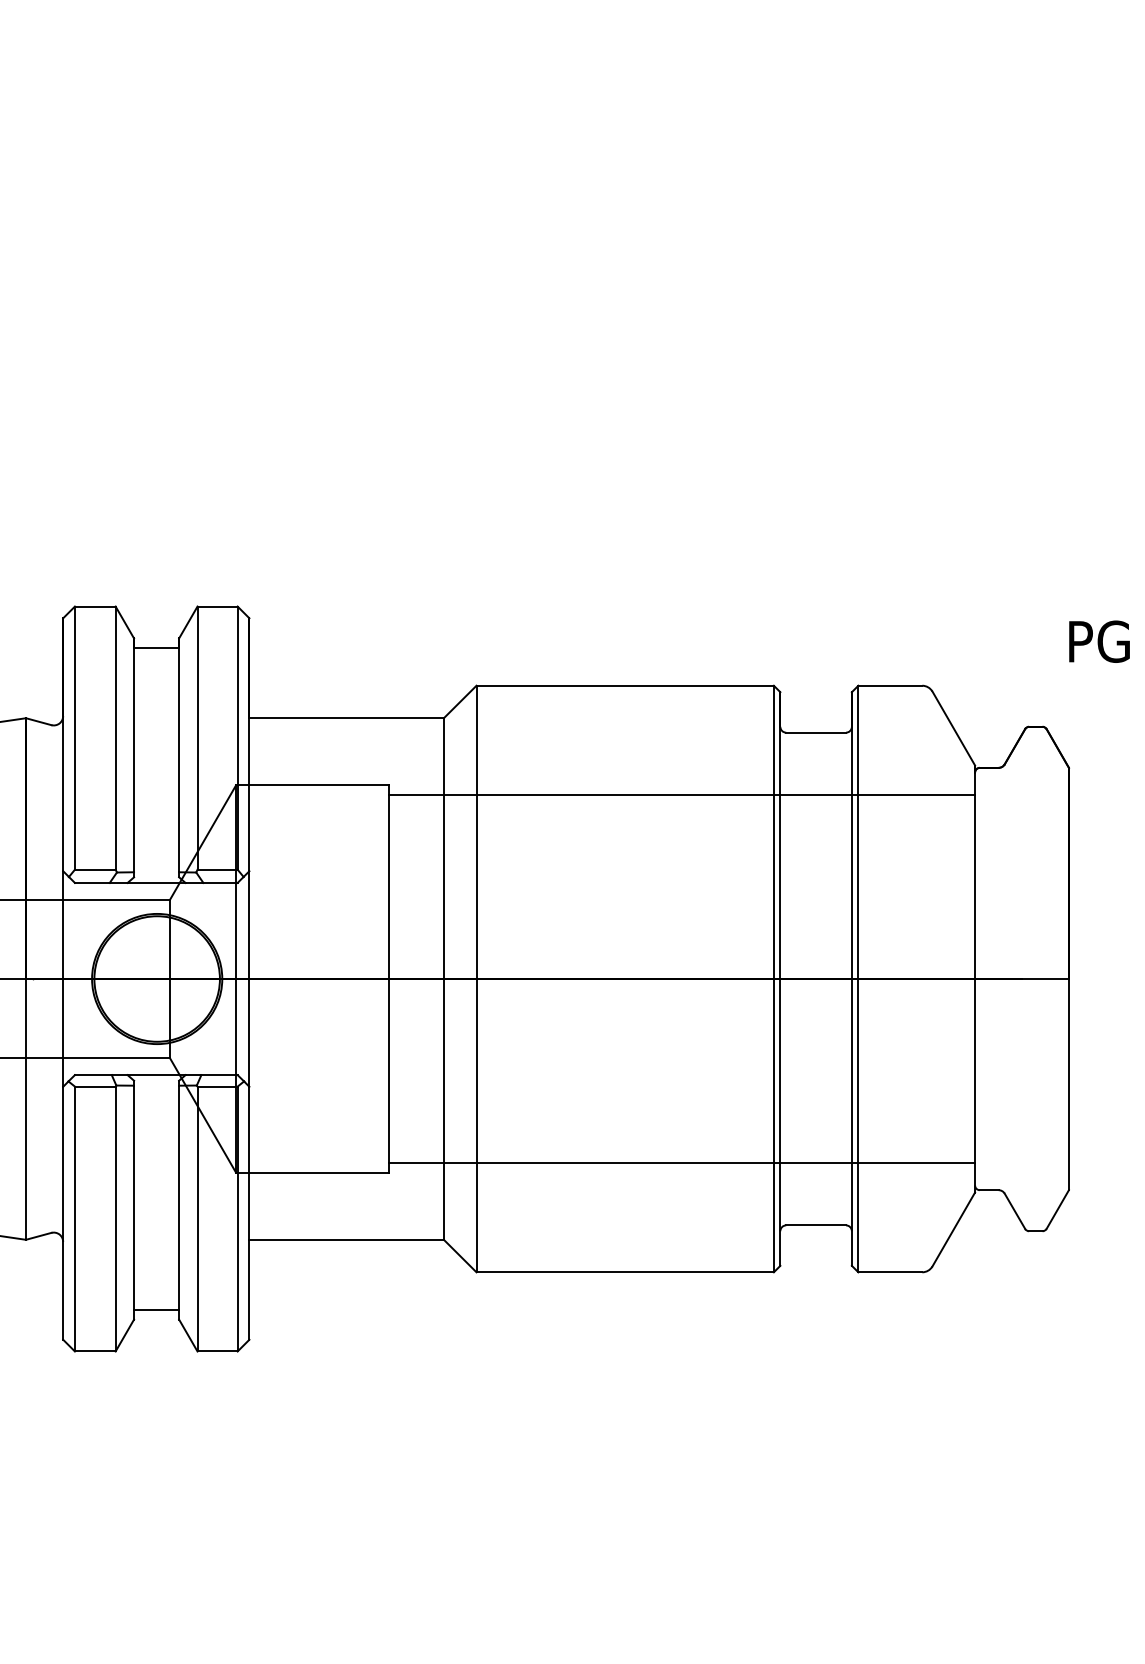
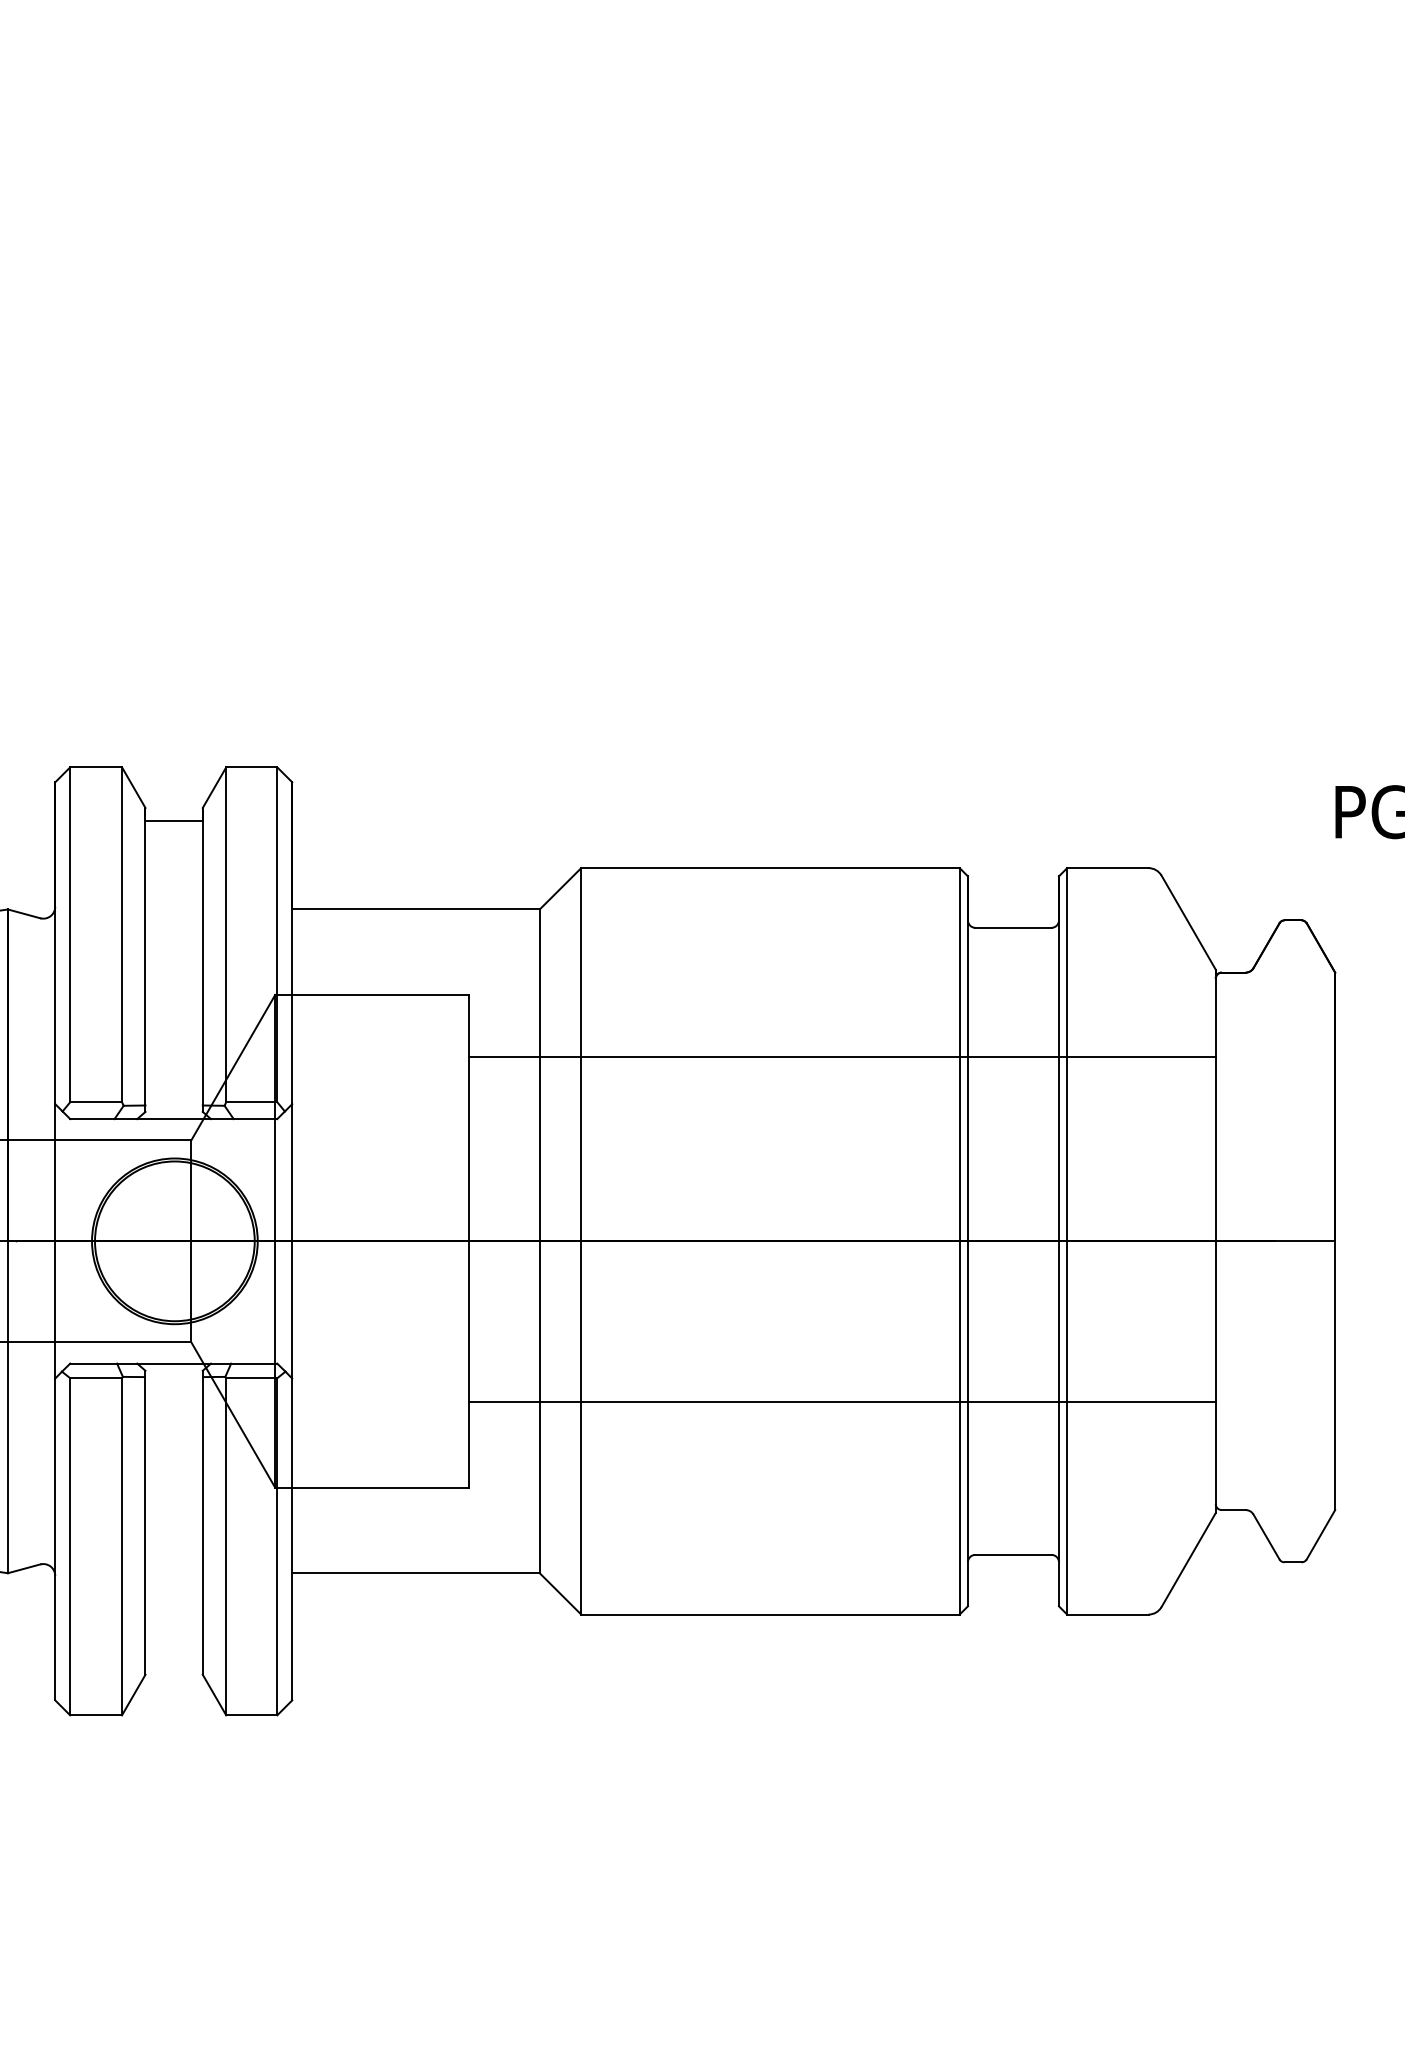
line: (681, 794) -> (842, 1056), moved
line: (681, 1163) -> (842, 1402), moved
line: (156, 1309) -> (174, 1661), removed

